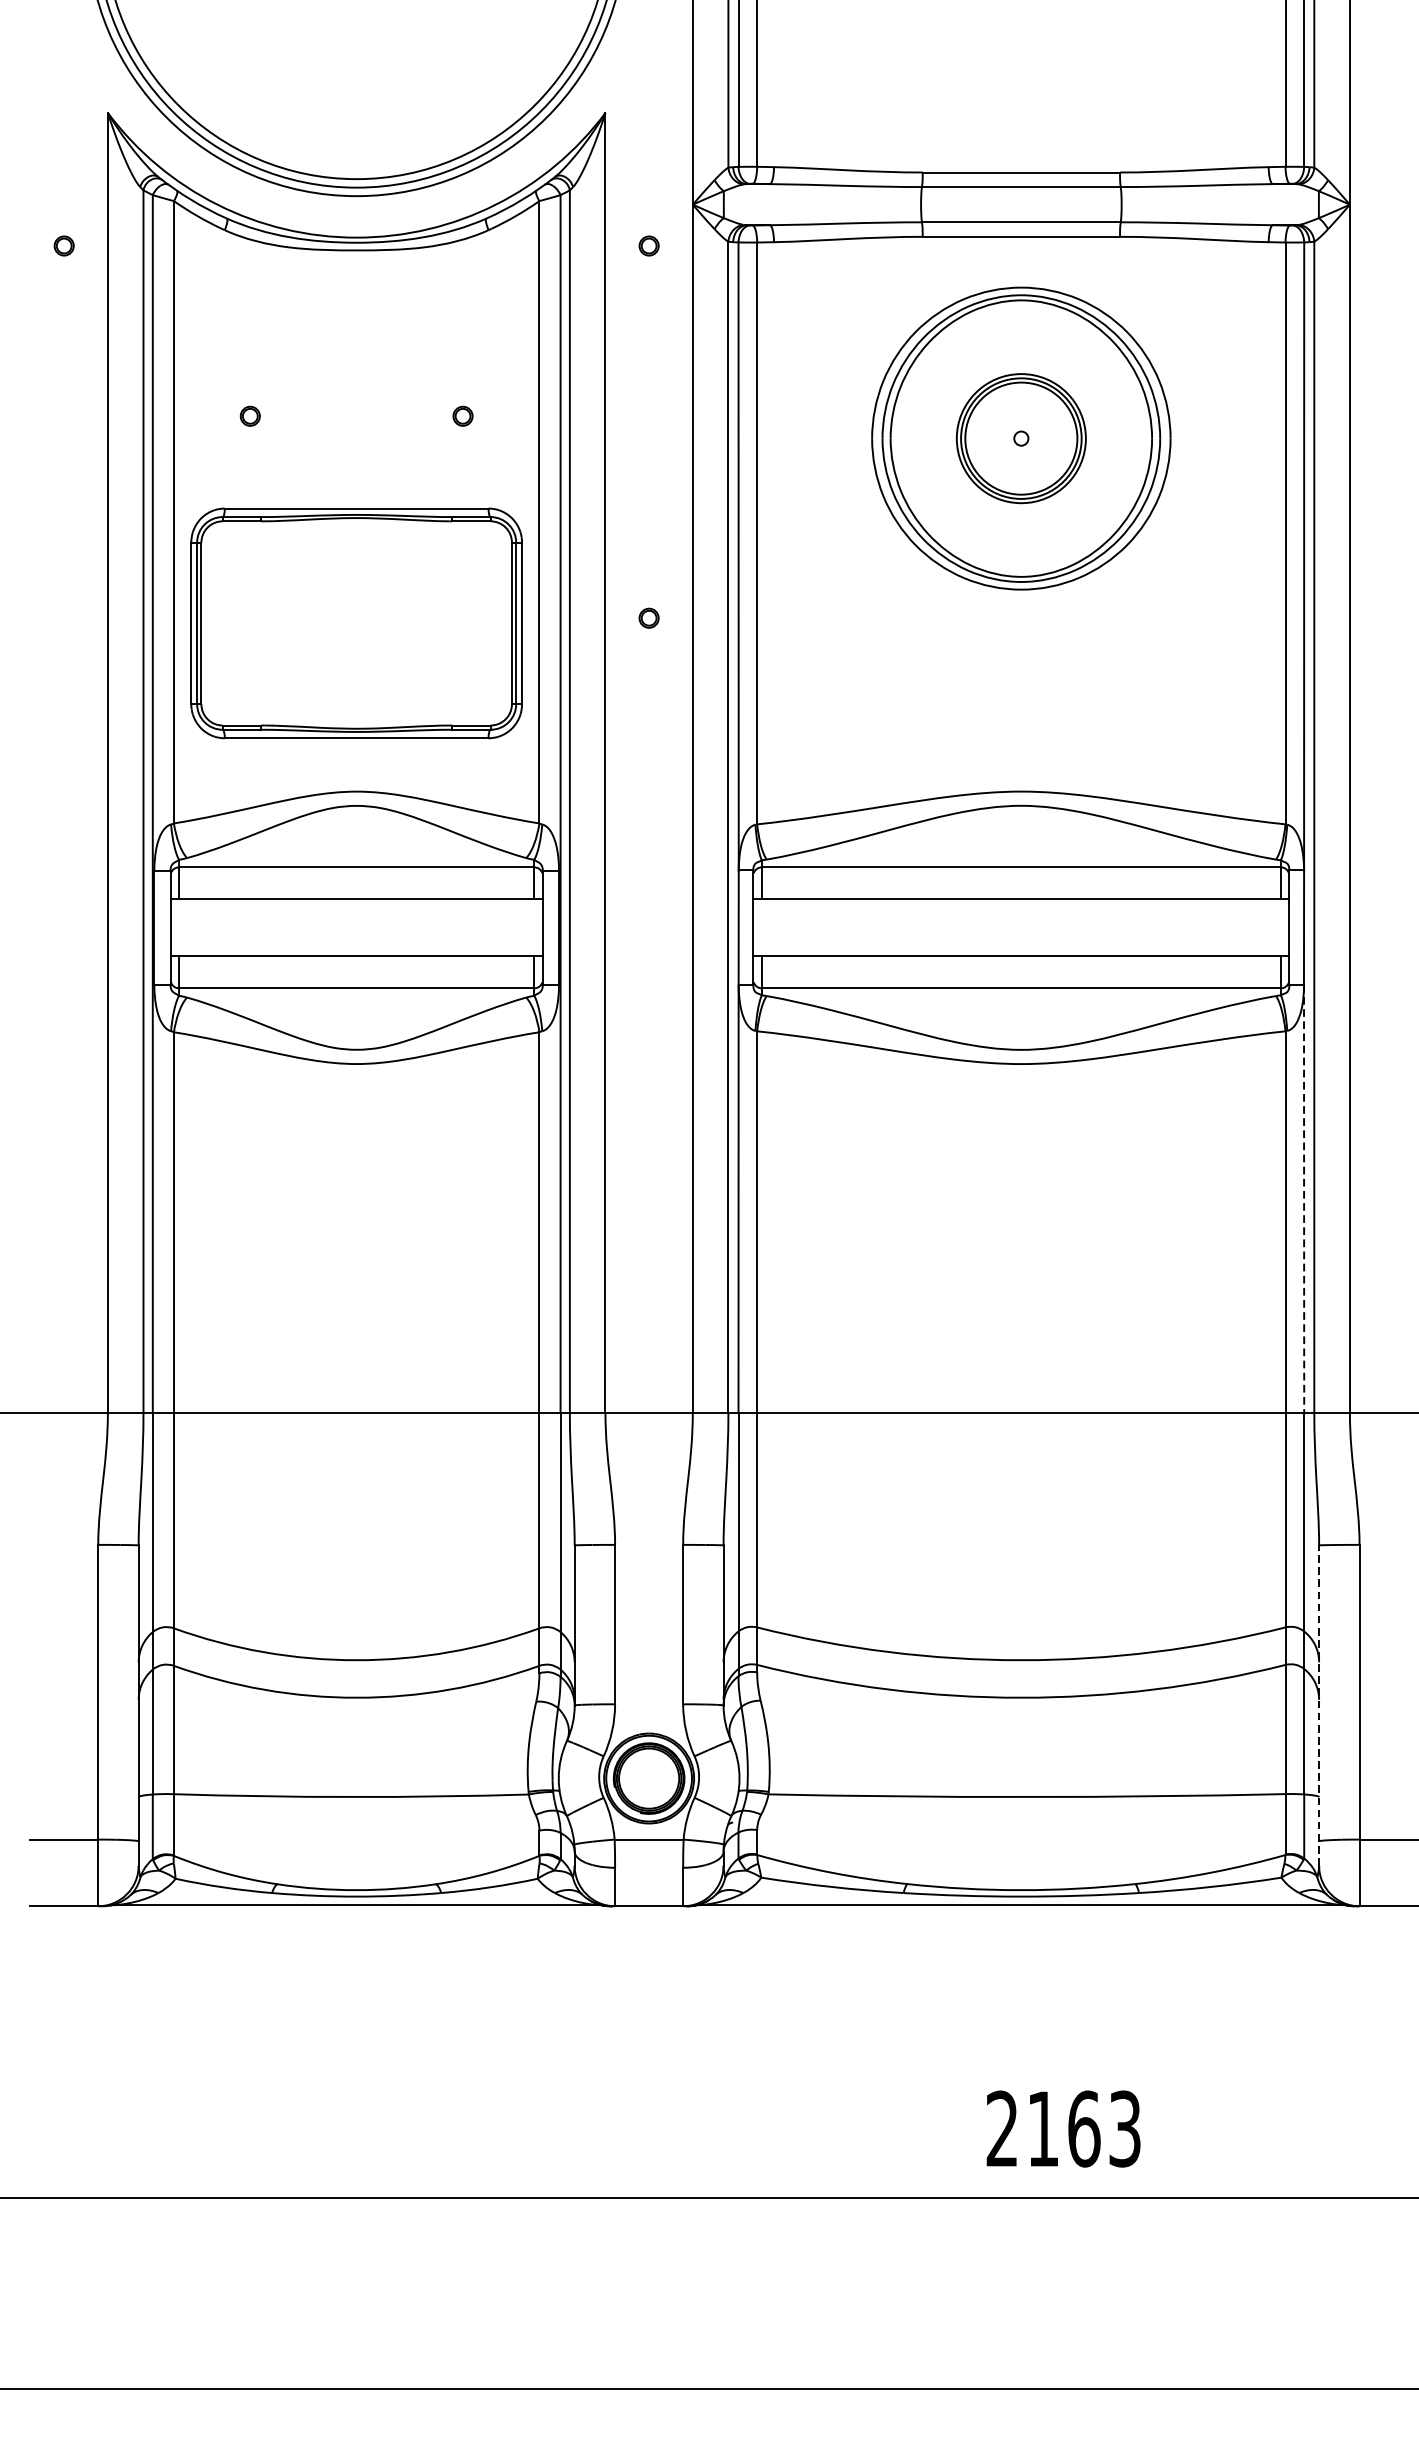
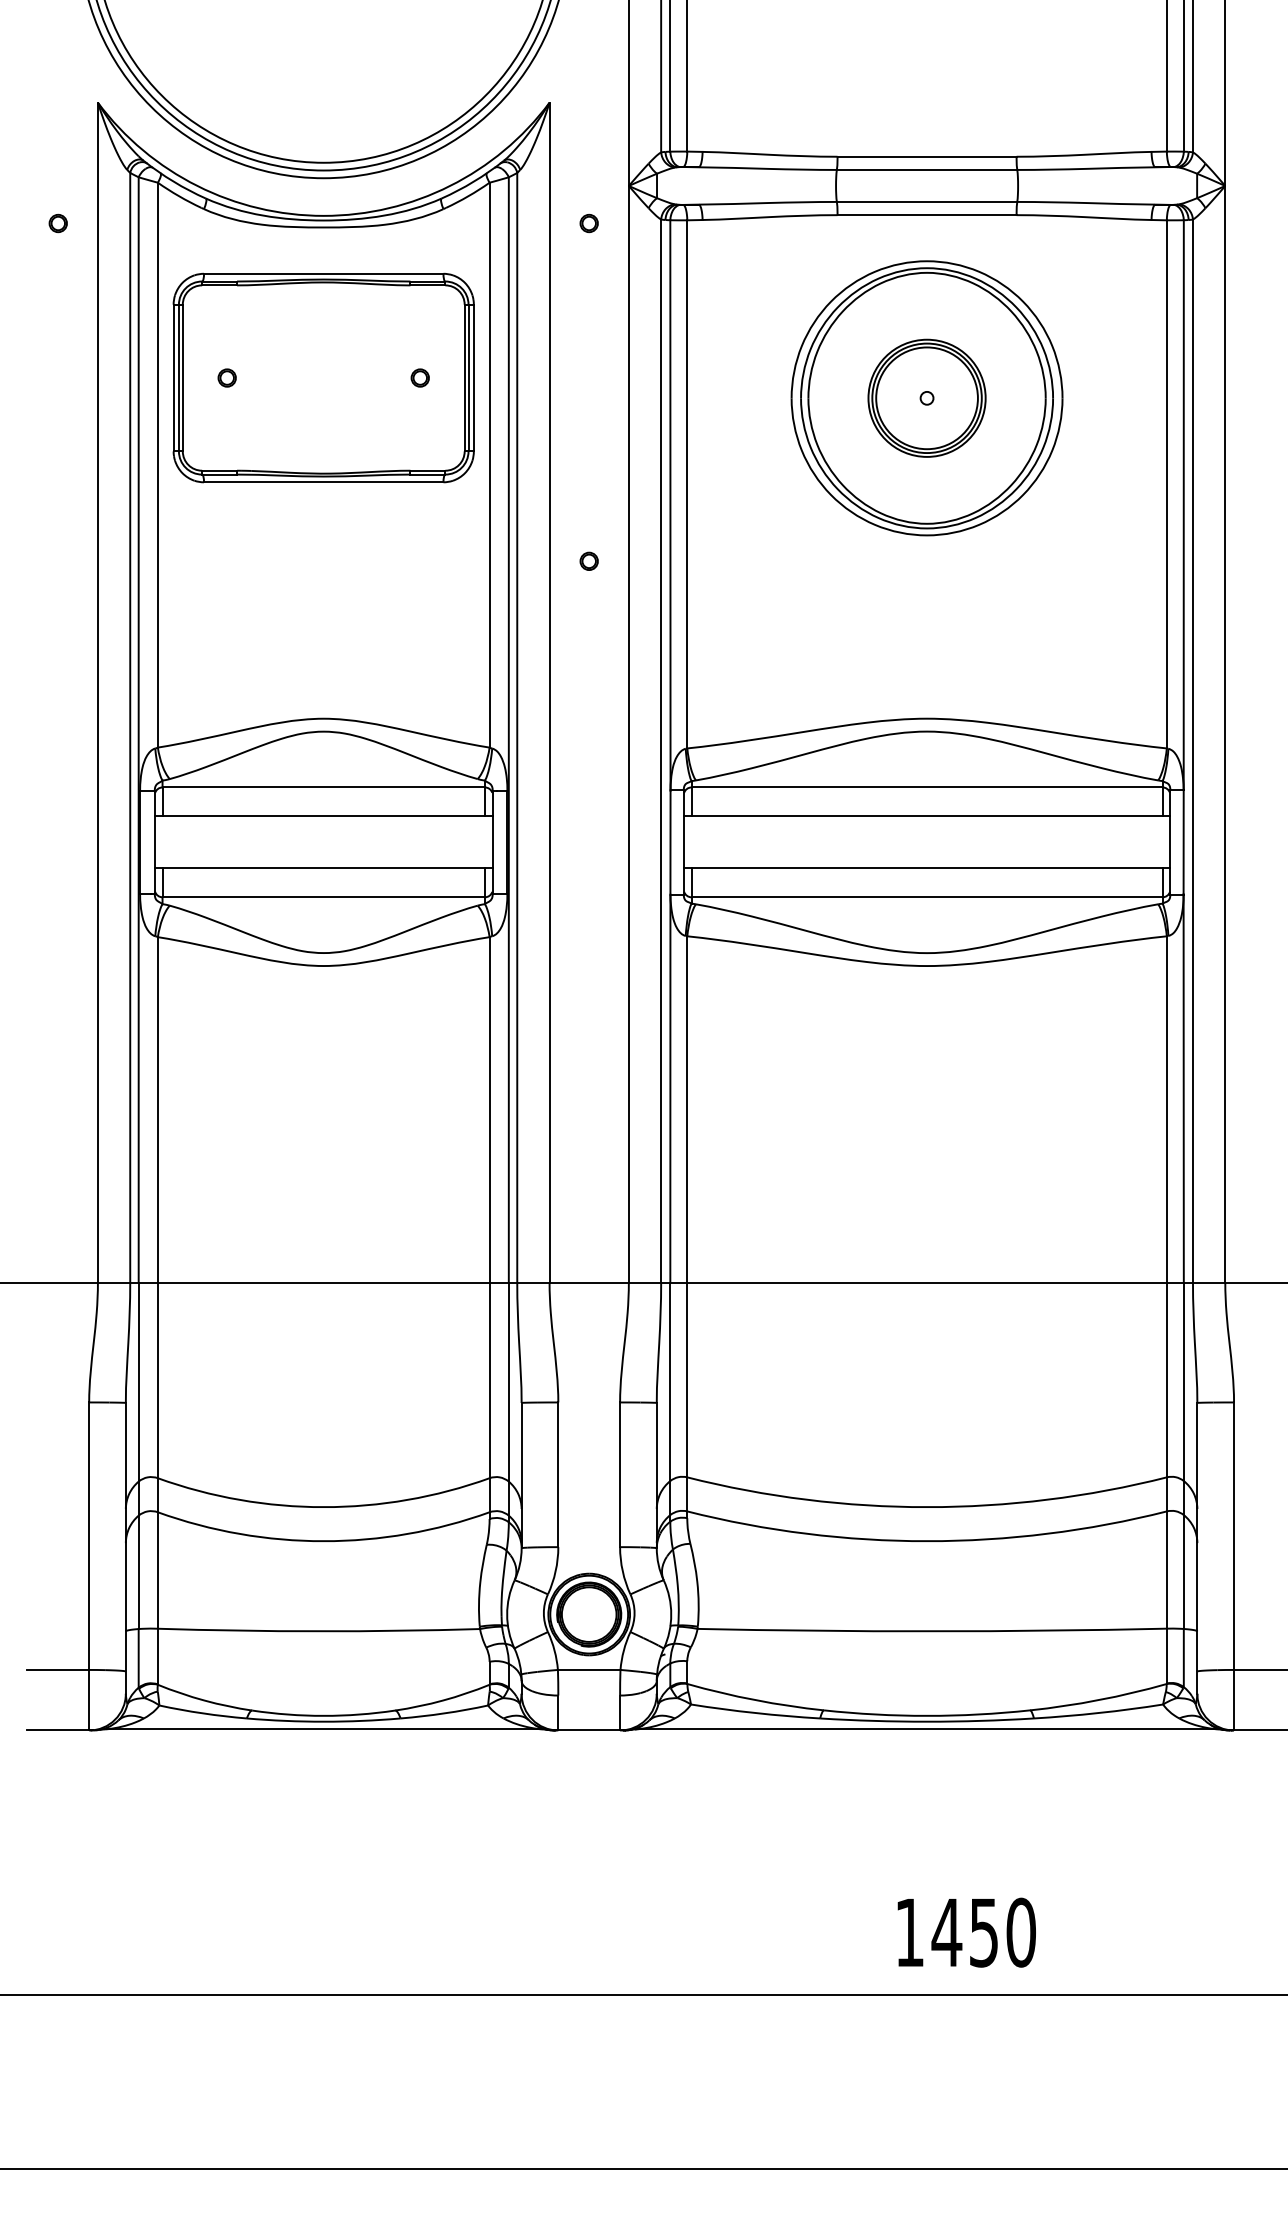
part: (356, 622) -> (323, 377), moved
line: (1303, 1200) -> (1183, 1089), dashed -> solid
line: (1319, 1704) -> (1197, 1547), dashed -> solid
text: (1063, 2128) -> (965, 1932), 2163 -> 1450

